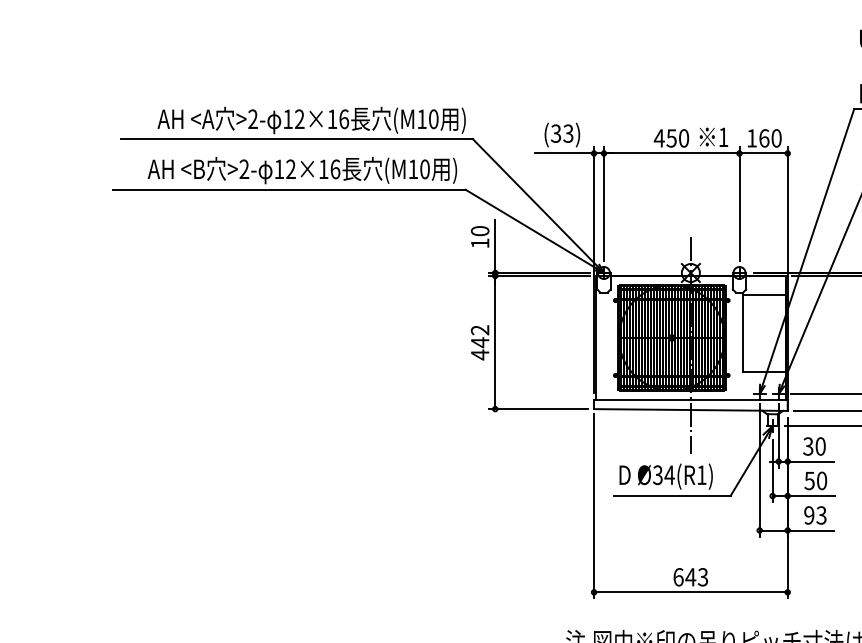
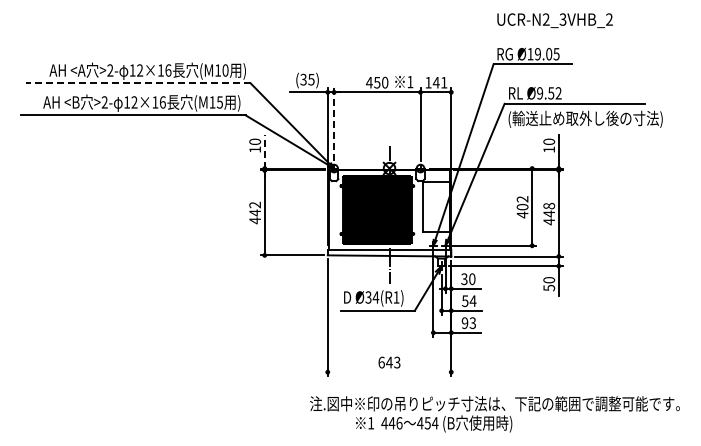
text: (568, 131) -> (311, 78), (33) -> (35)
text: (769, 138) -> (439, 82), 160 -> 141
line: (295, 139) -> (137, 83), solid -> dashed
text: (424, 169) -> (219, 102), (M10 -> (M15
line: (604, 203) -> (334, 124), solid -> dashed
line: (494, 246) -> (264, 151), solid -> dashed
text: (820, 481) -> (472, 301), 50 -> 54
line: (690, 592) -> (389, 372), removed

